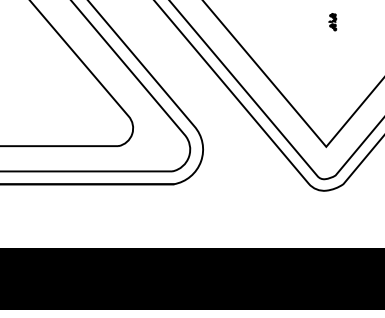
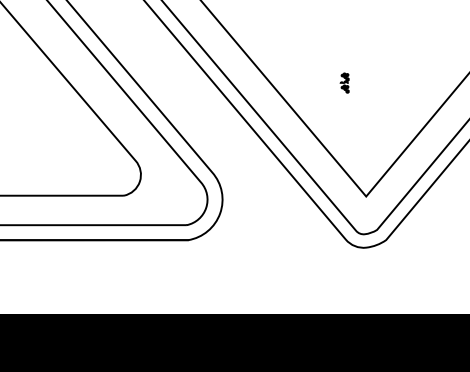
part: (332, 21) -> (344, 82), moved

